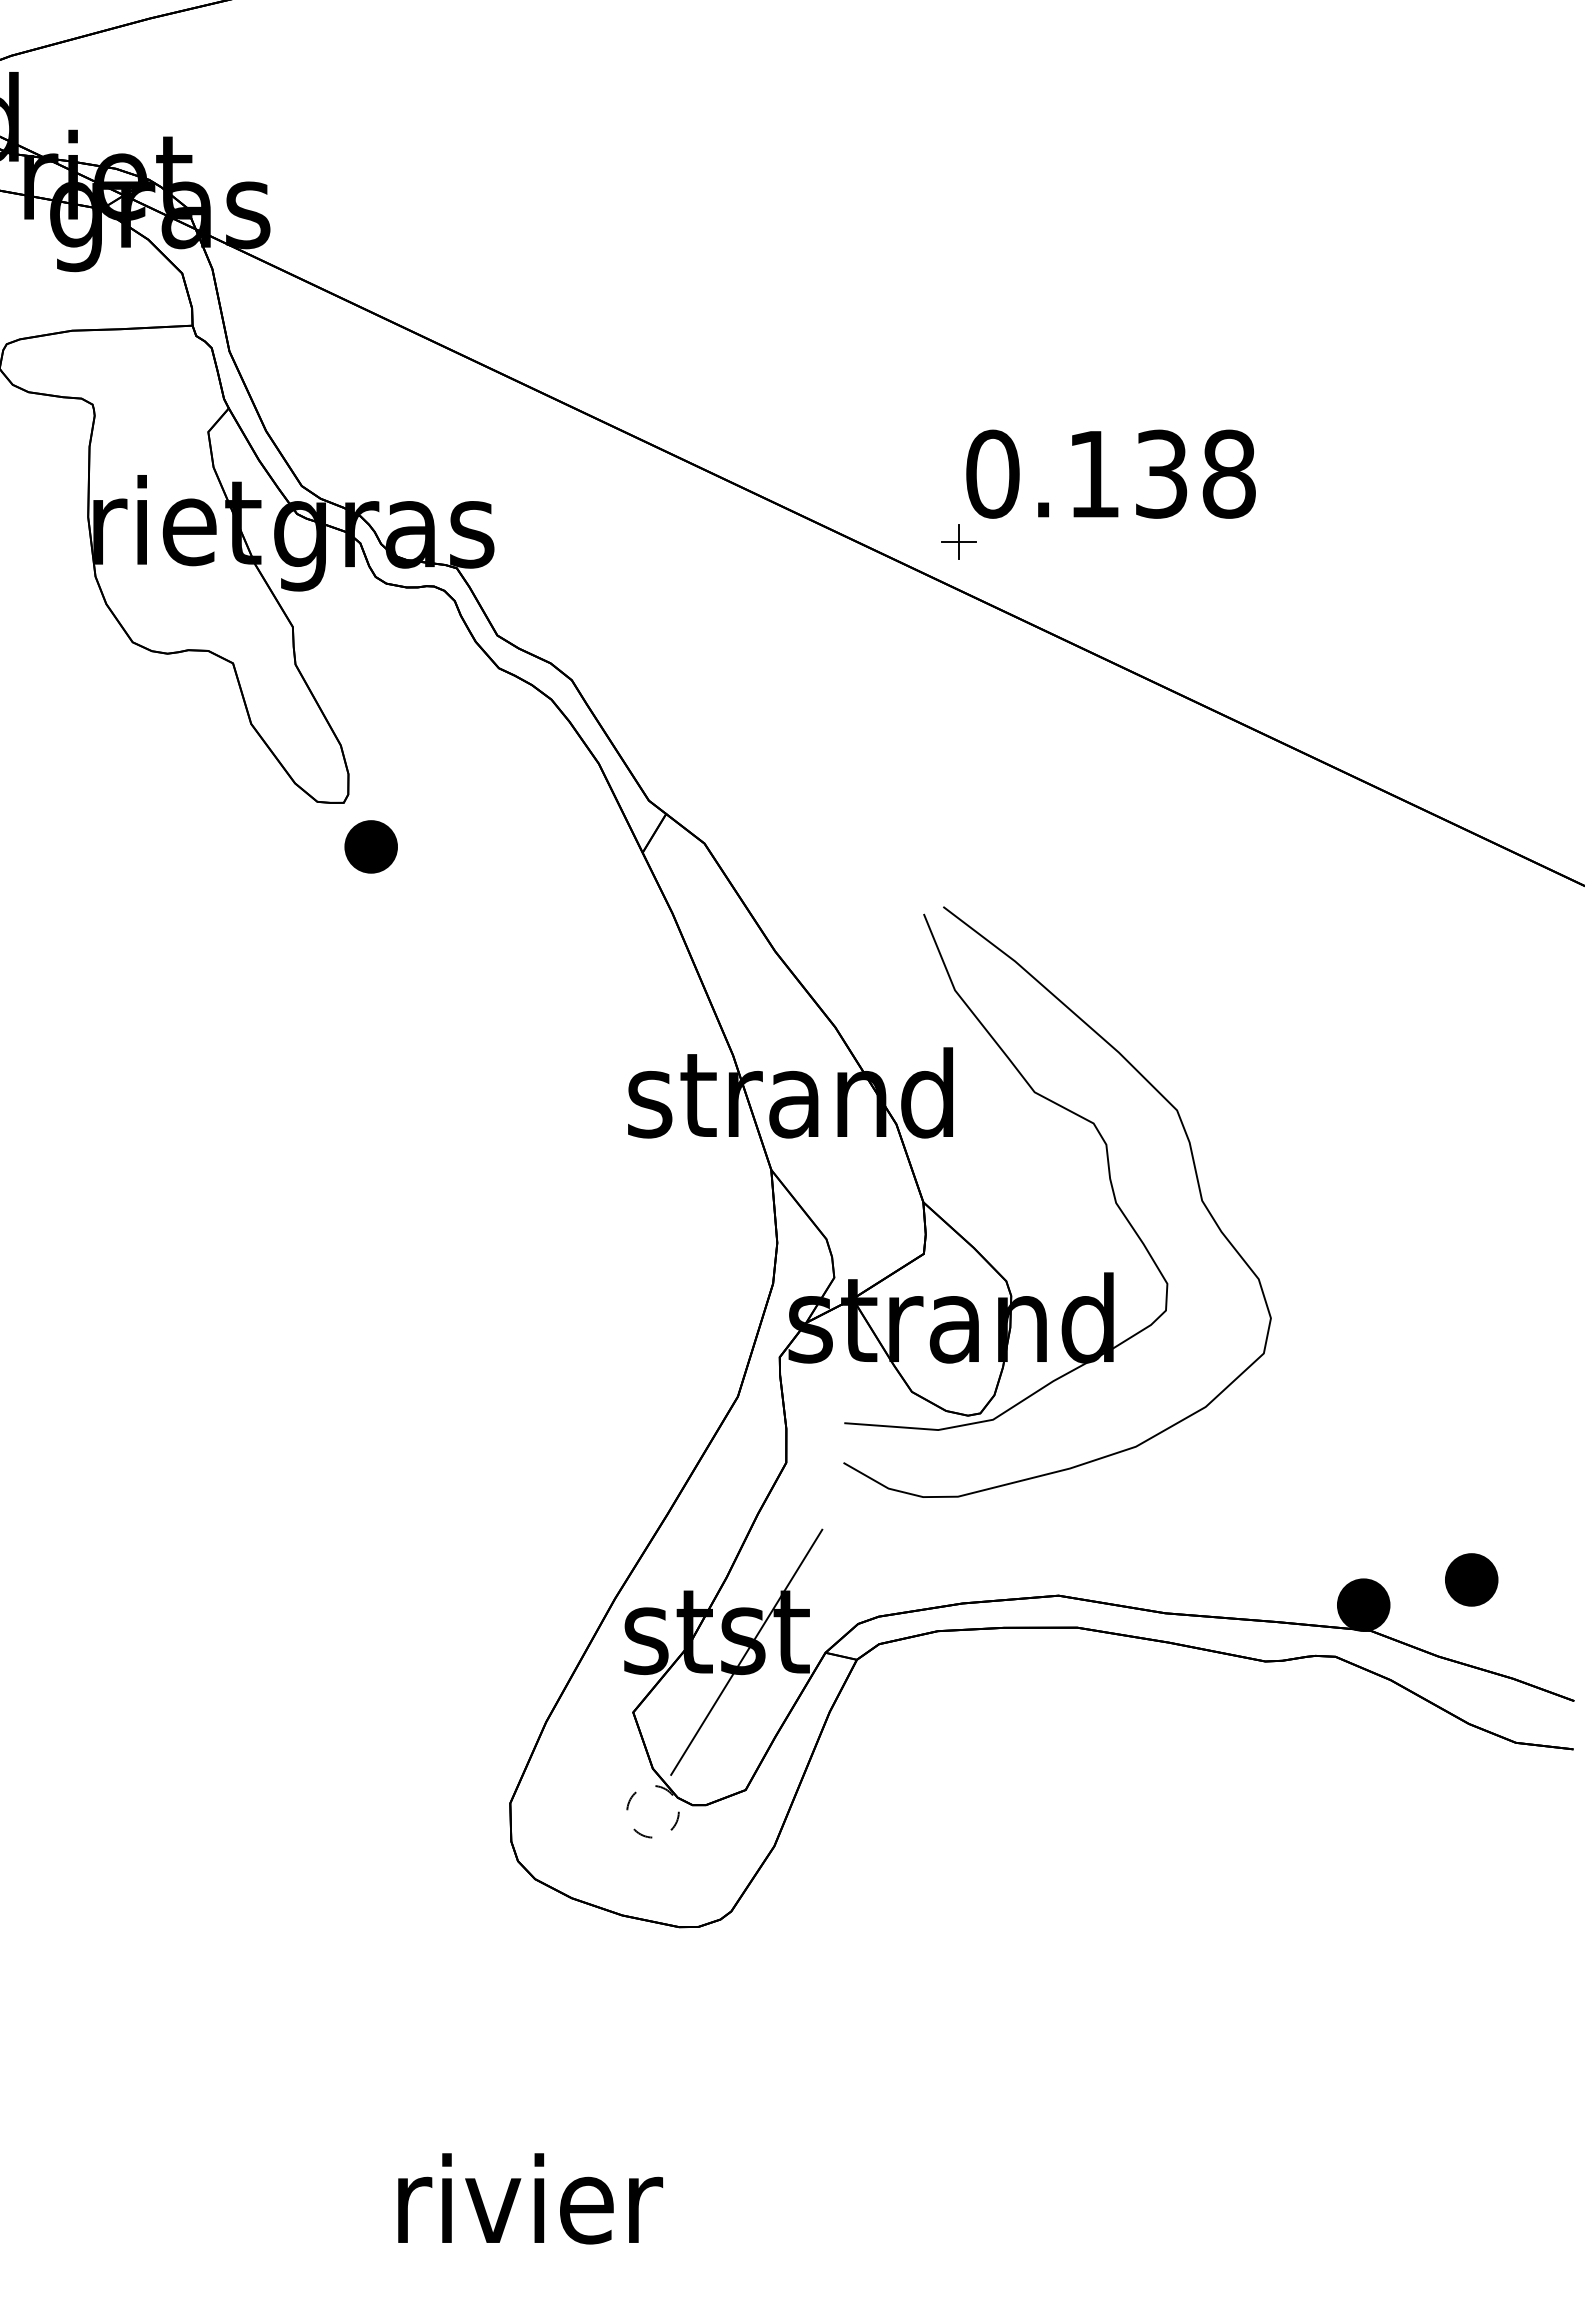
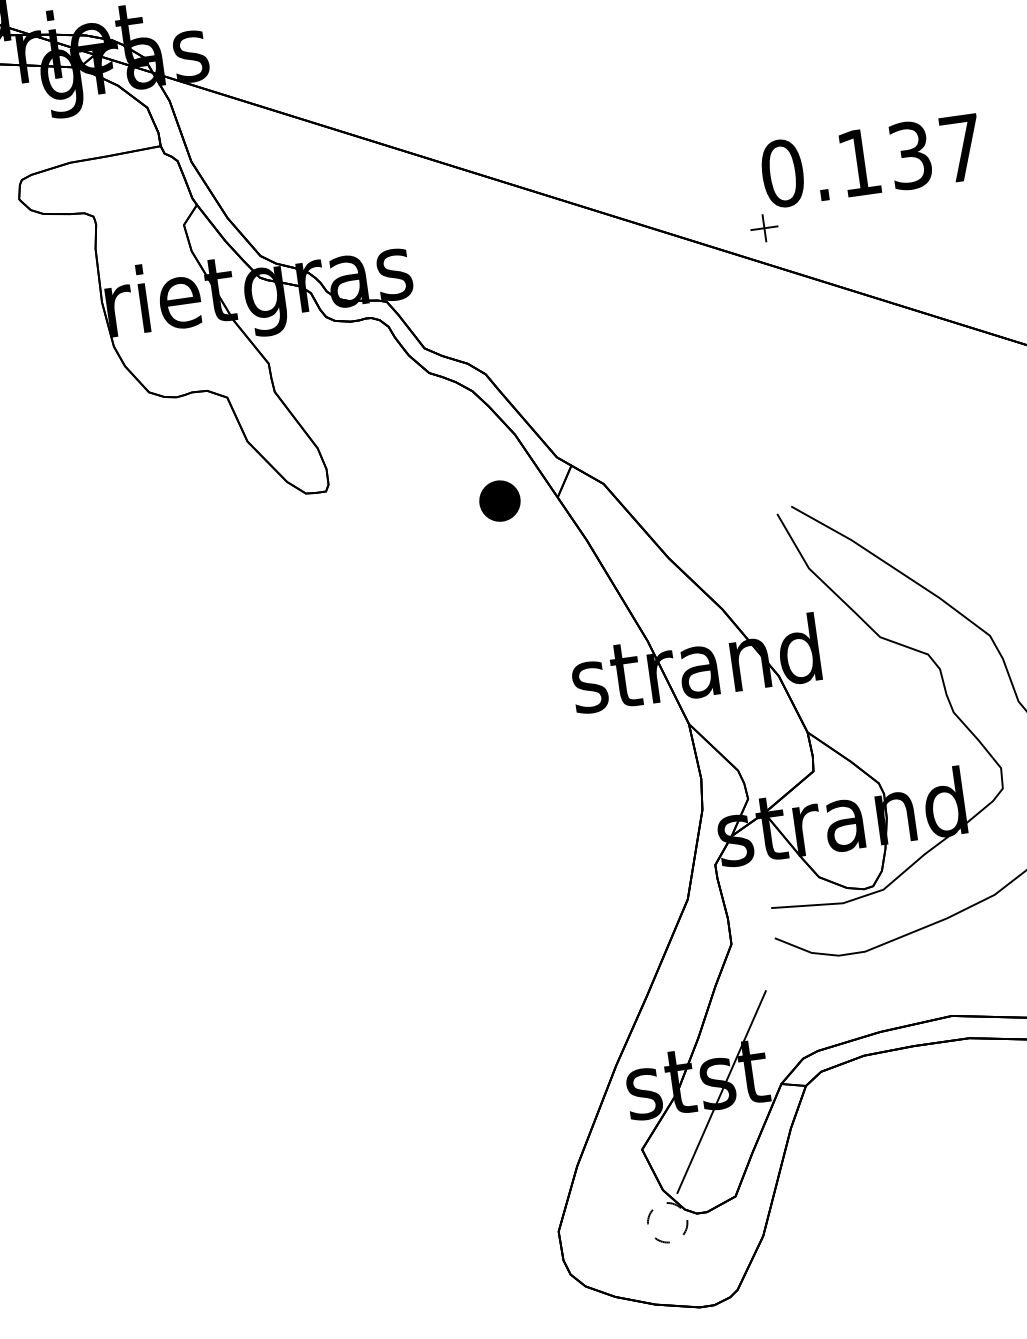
text: (1228, 473) -> (961, 147), 0.138 -> 0.137
part: (370, 846) -> (499, 500), moved

